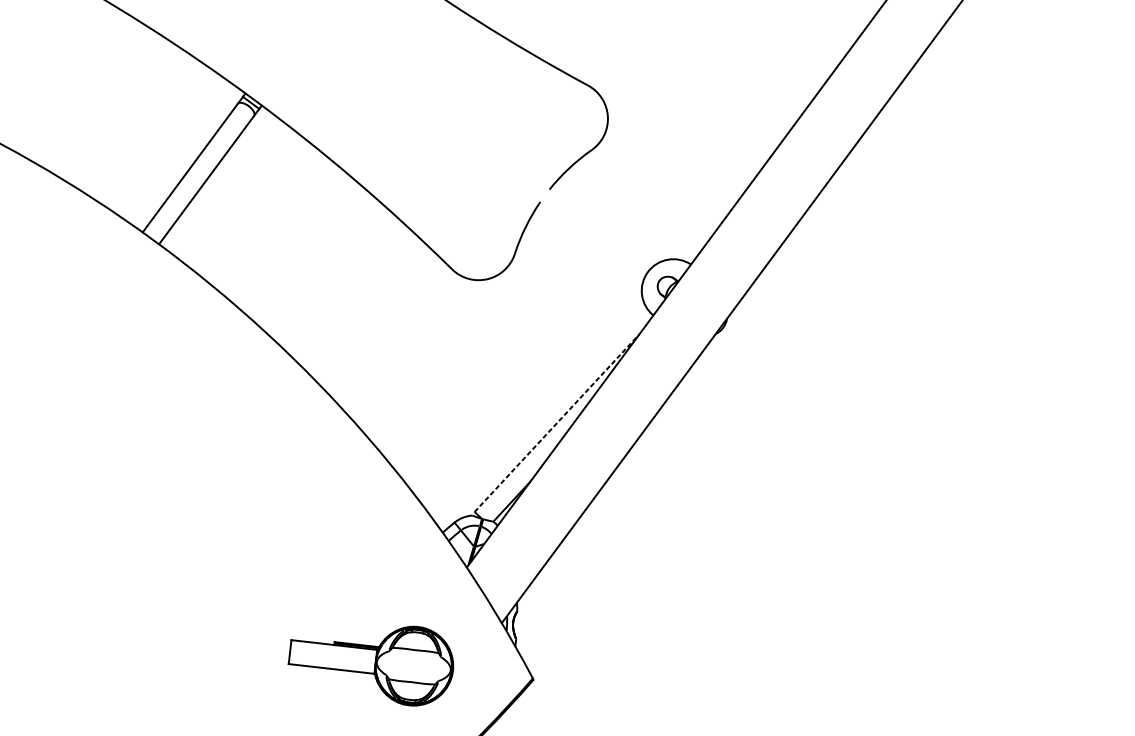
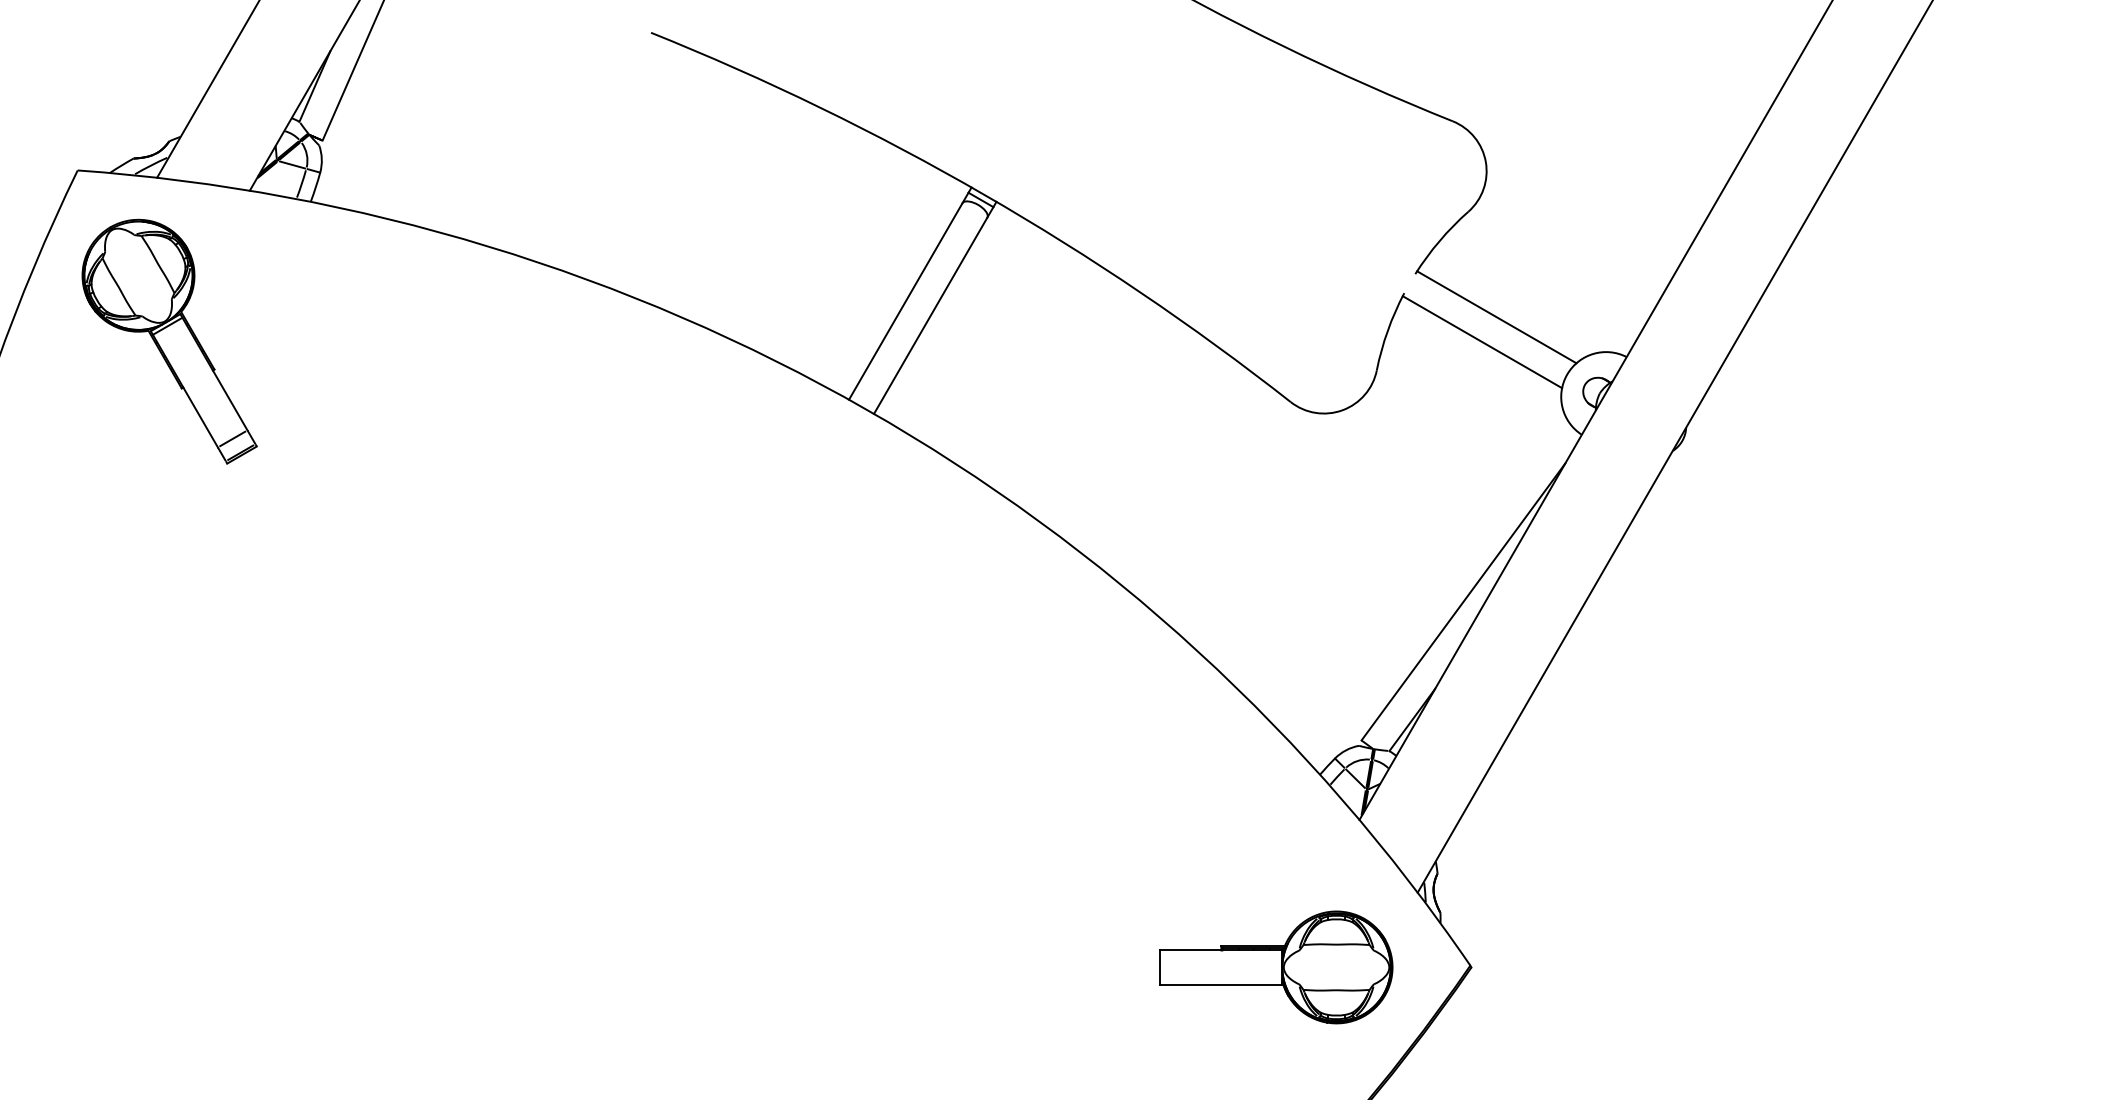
line: (602, 226) -> (1496, 317), added
line: (591, 242) -> (1482, 342), added
line: (557, 422) -> (1463, 601), dashed -> solid
part: (371, 661) -> (1276, 967), moved

